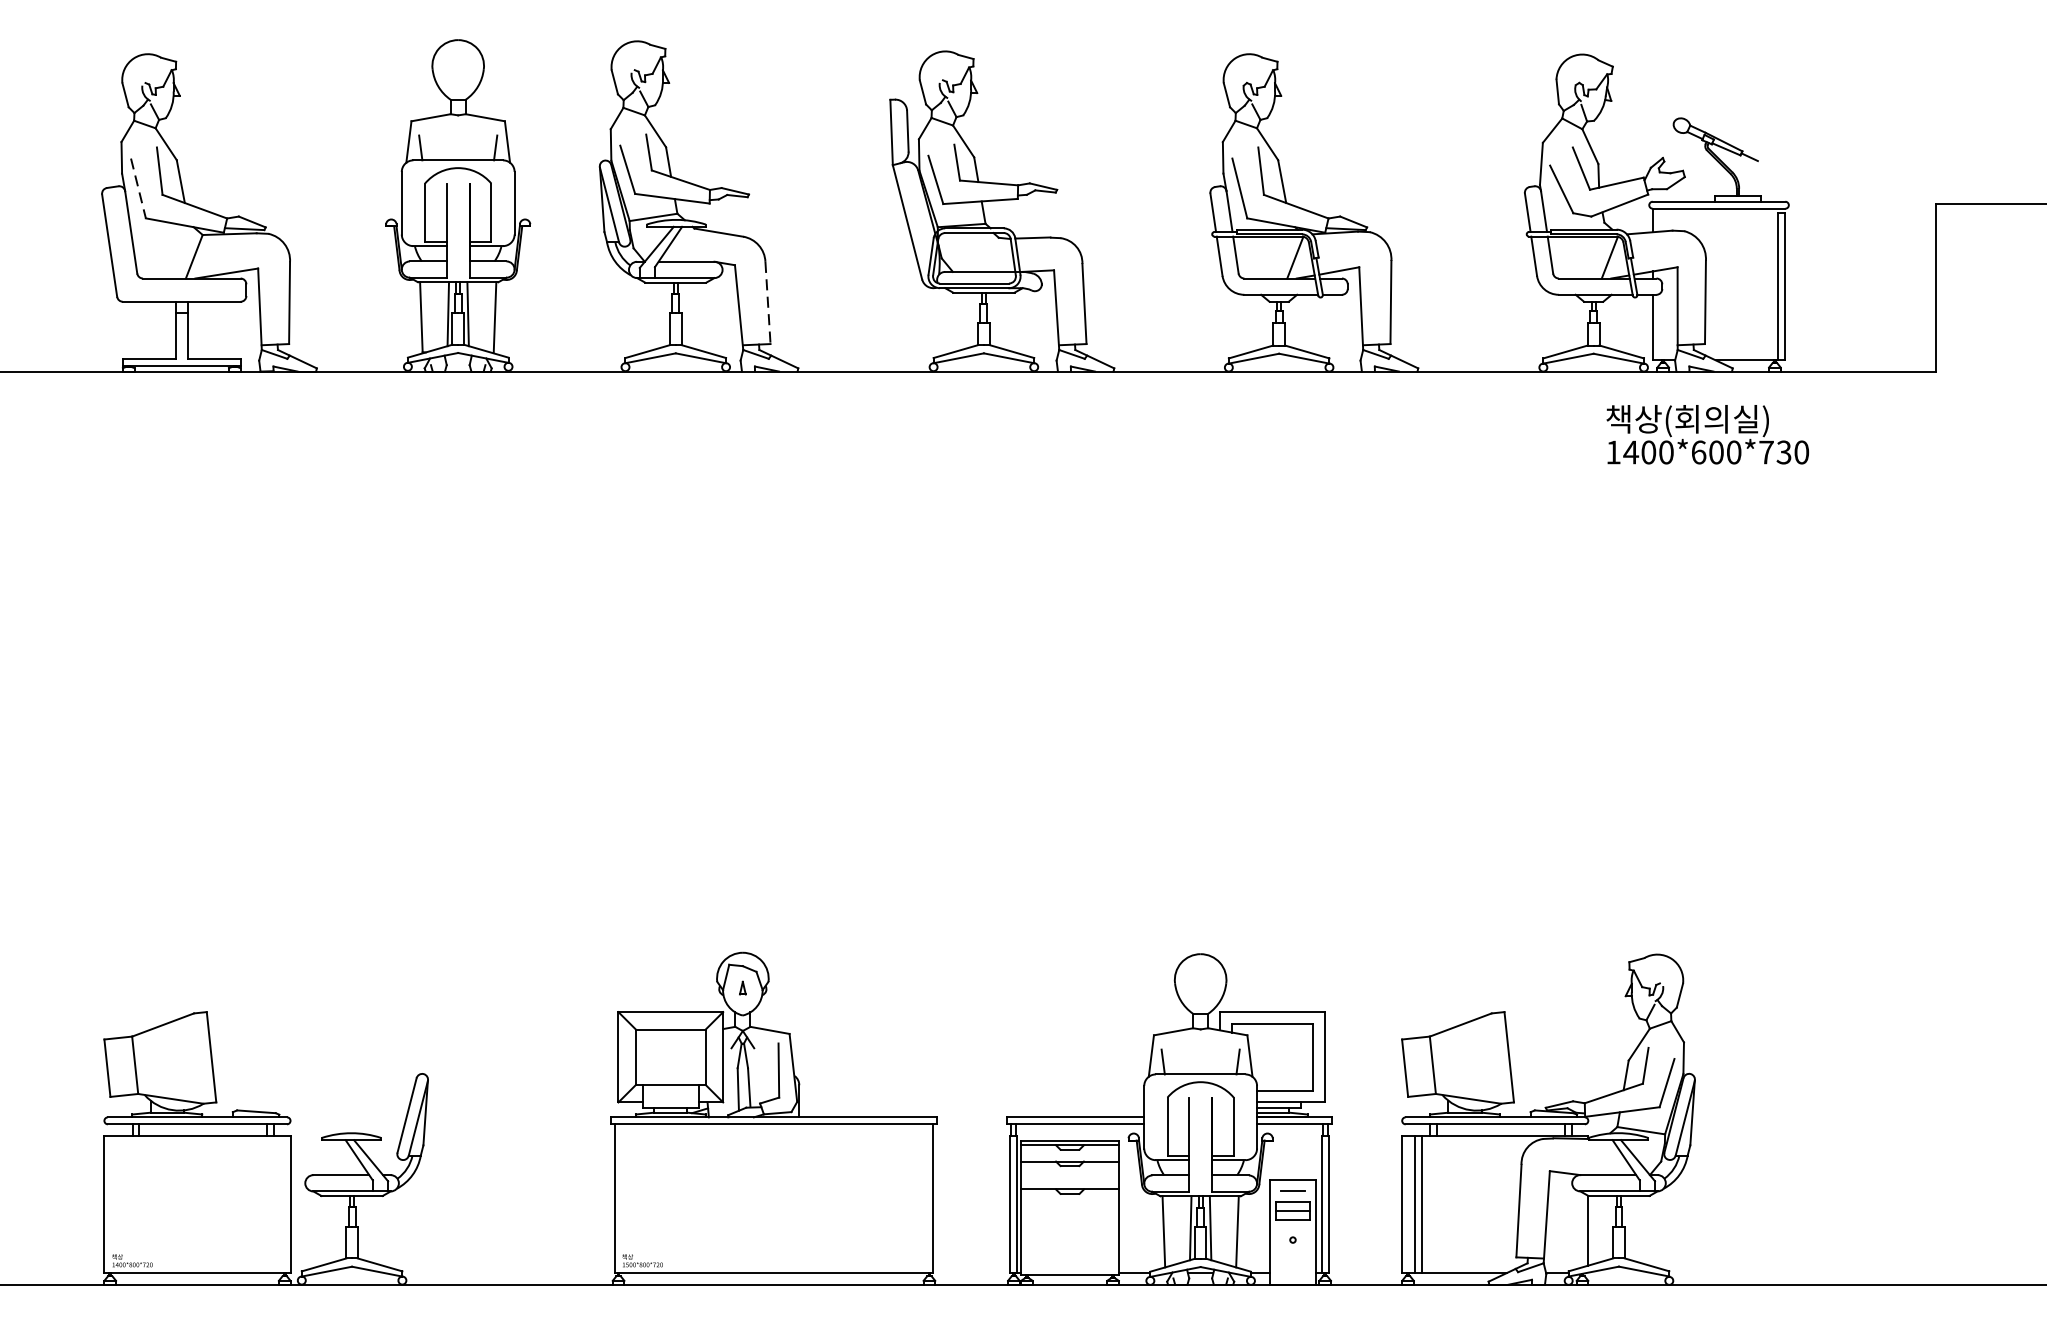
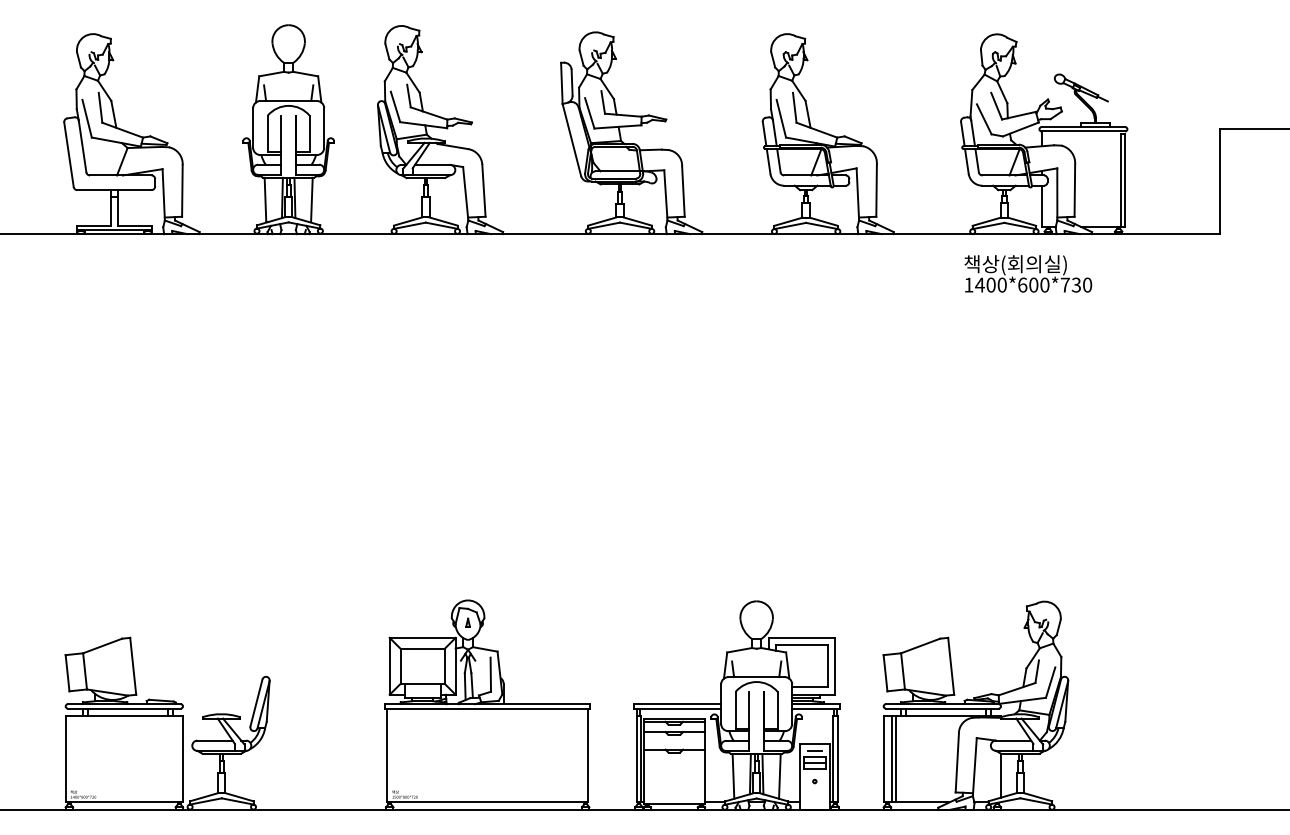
line: (139, 189) -> (87, 119), dashed -> solid
line: (767, 302) -> (483, 190), dashed -> solid
text: (1708, 434) -> (1028, 273), moved

